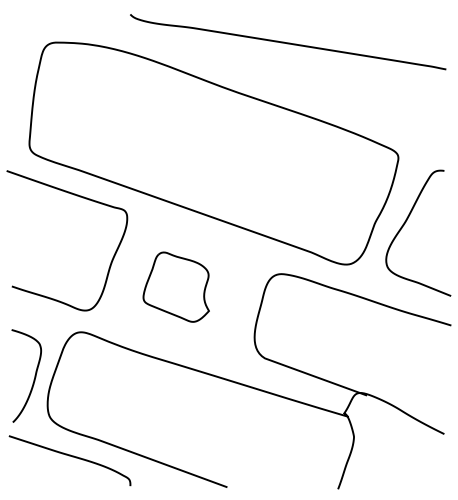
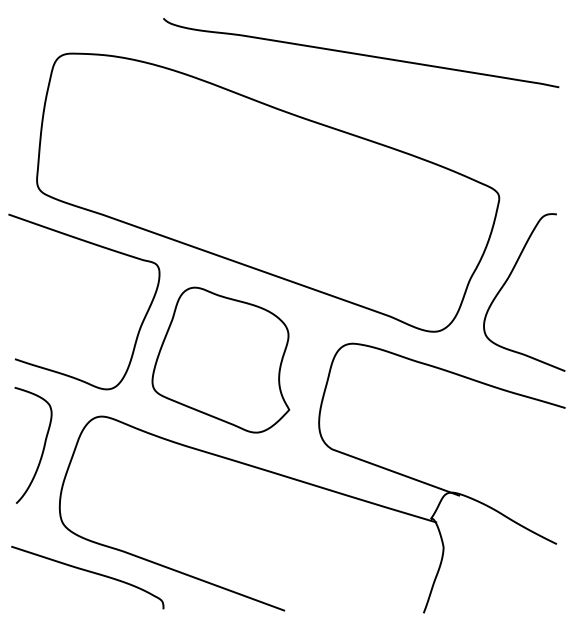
part: (175, 286) -> (220, 359), size x1.67
curve: (33, 379) -> (42, 449), moved

